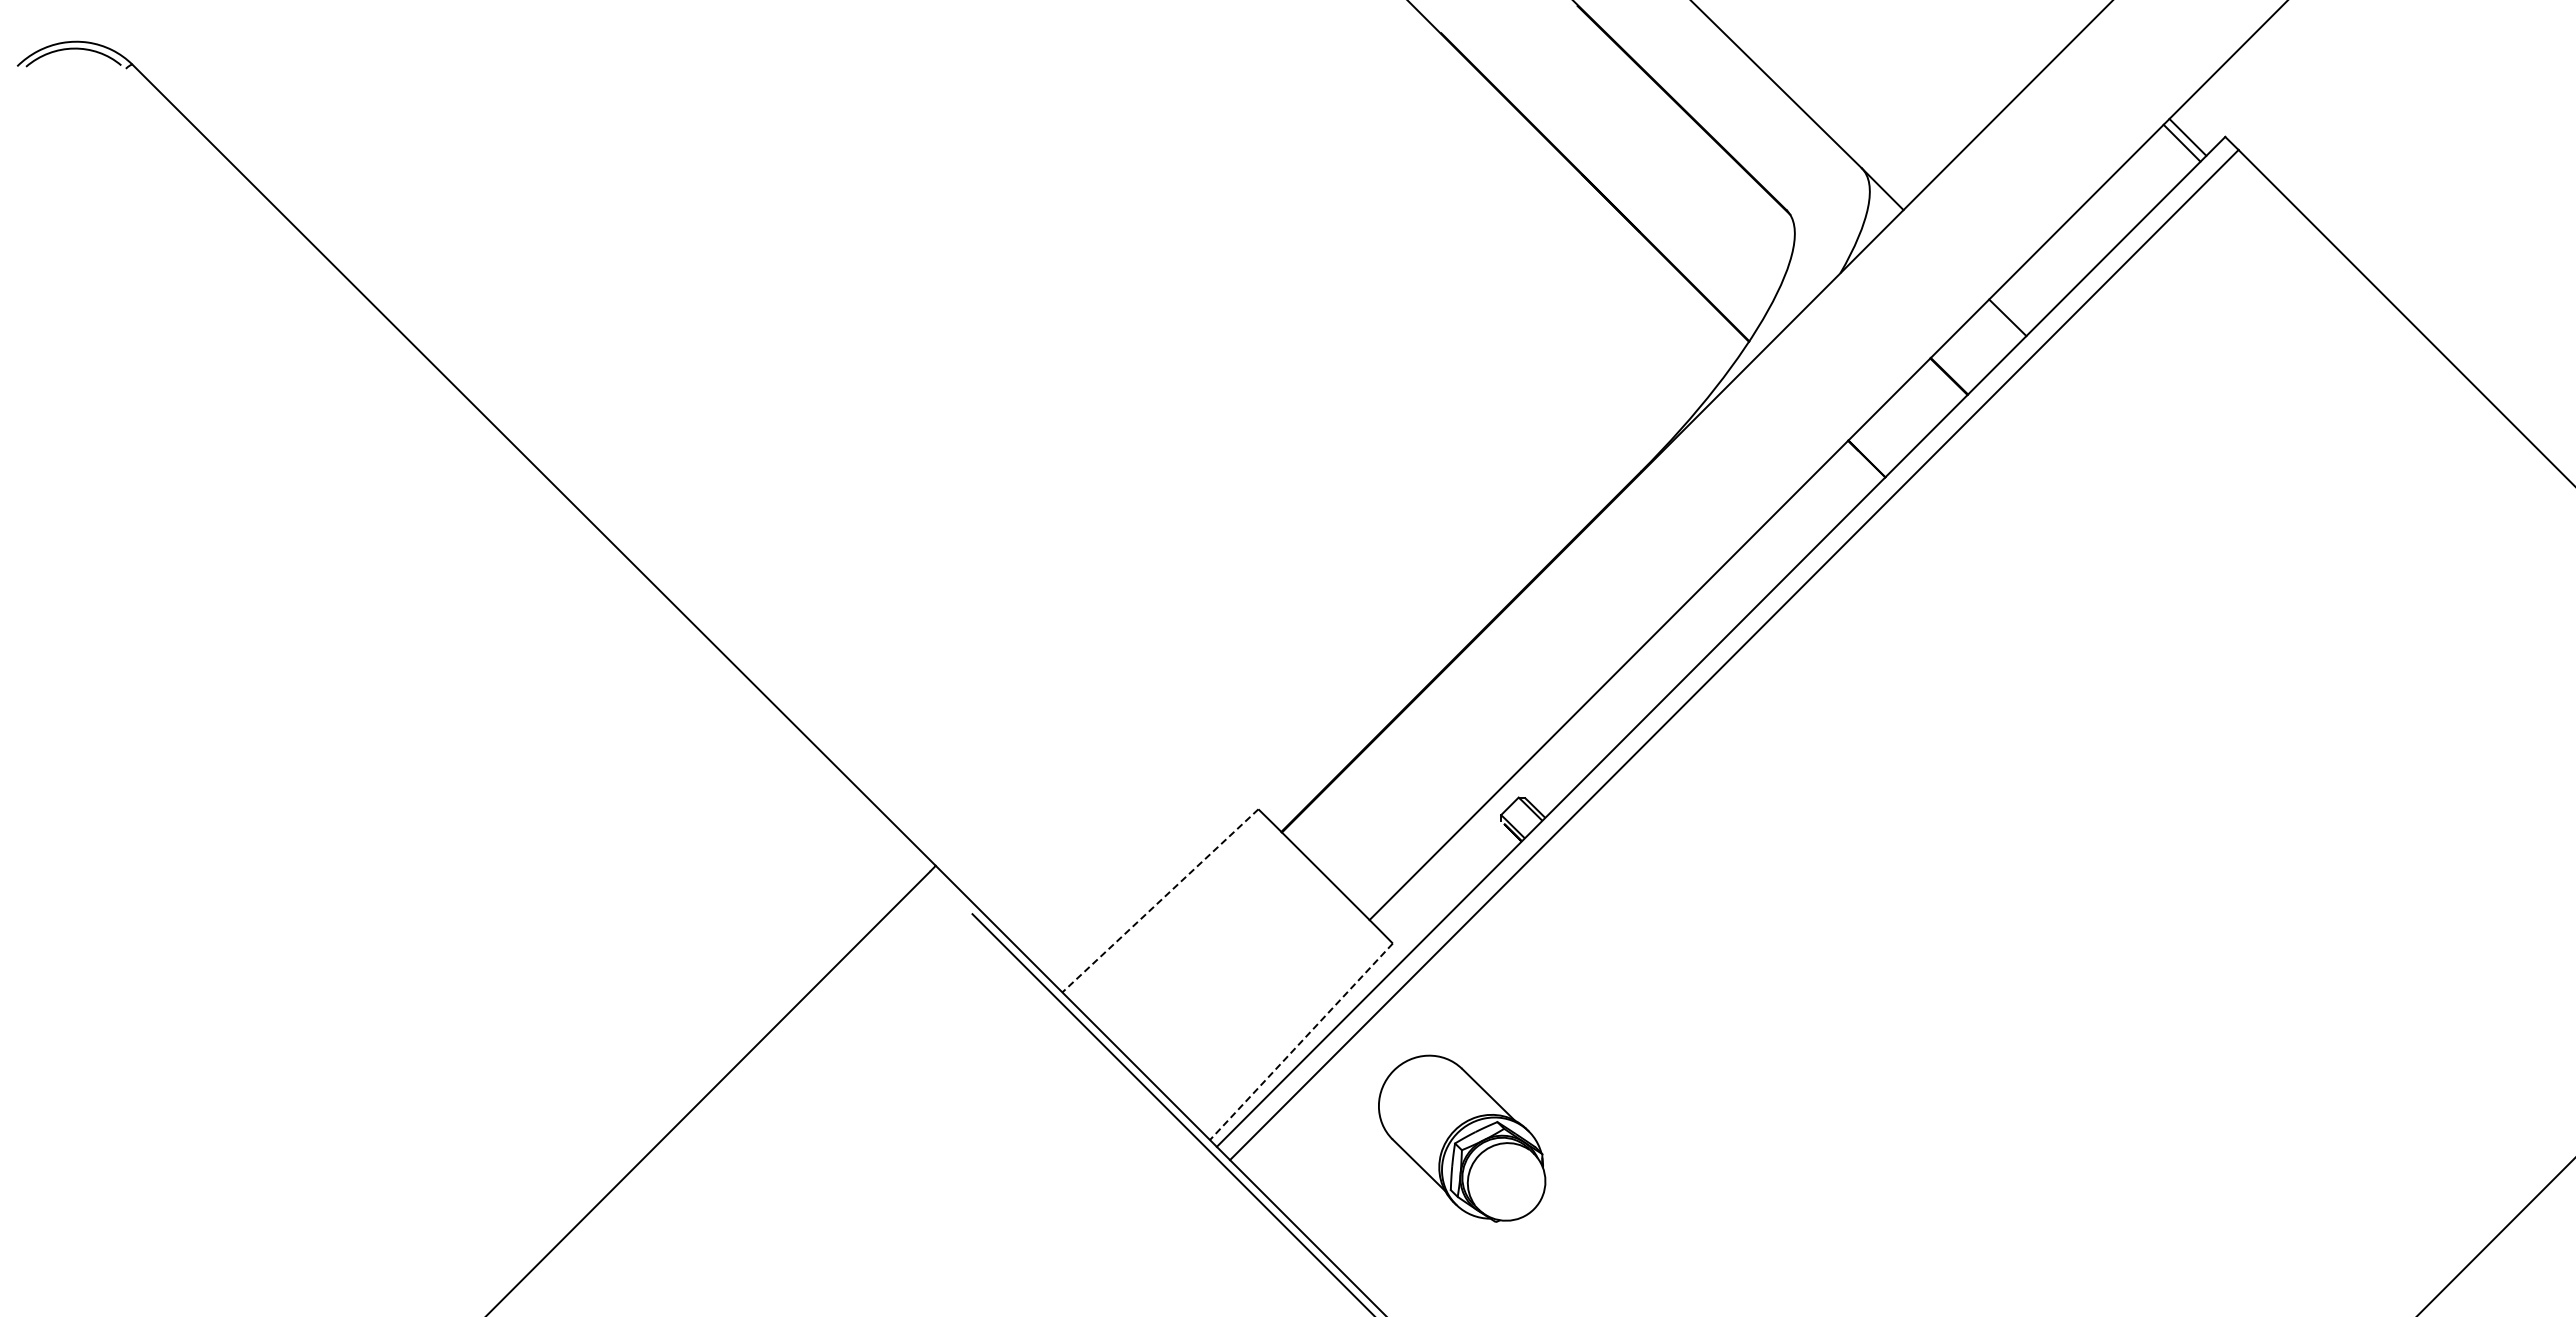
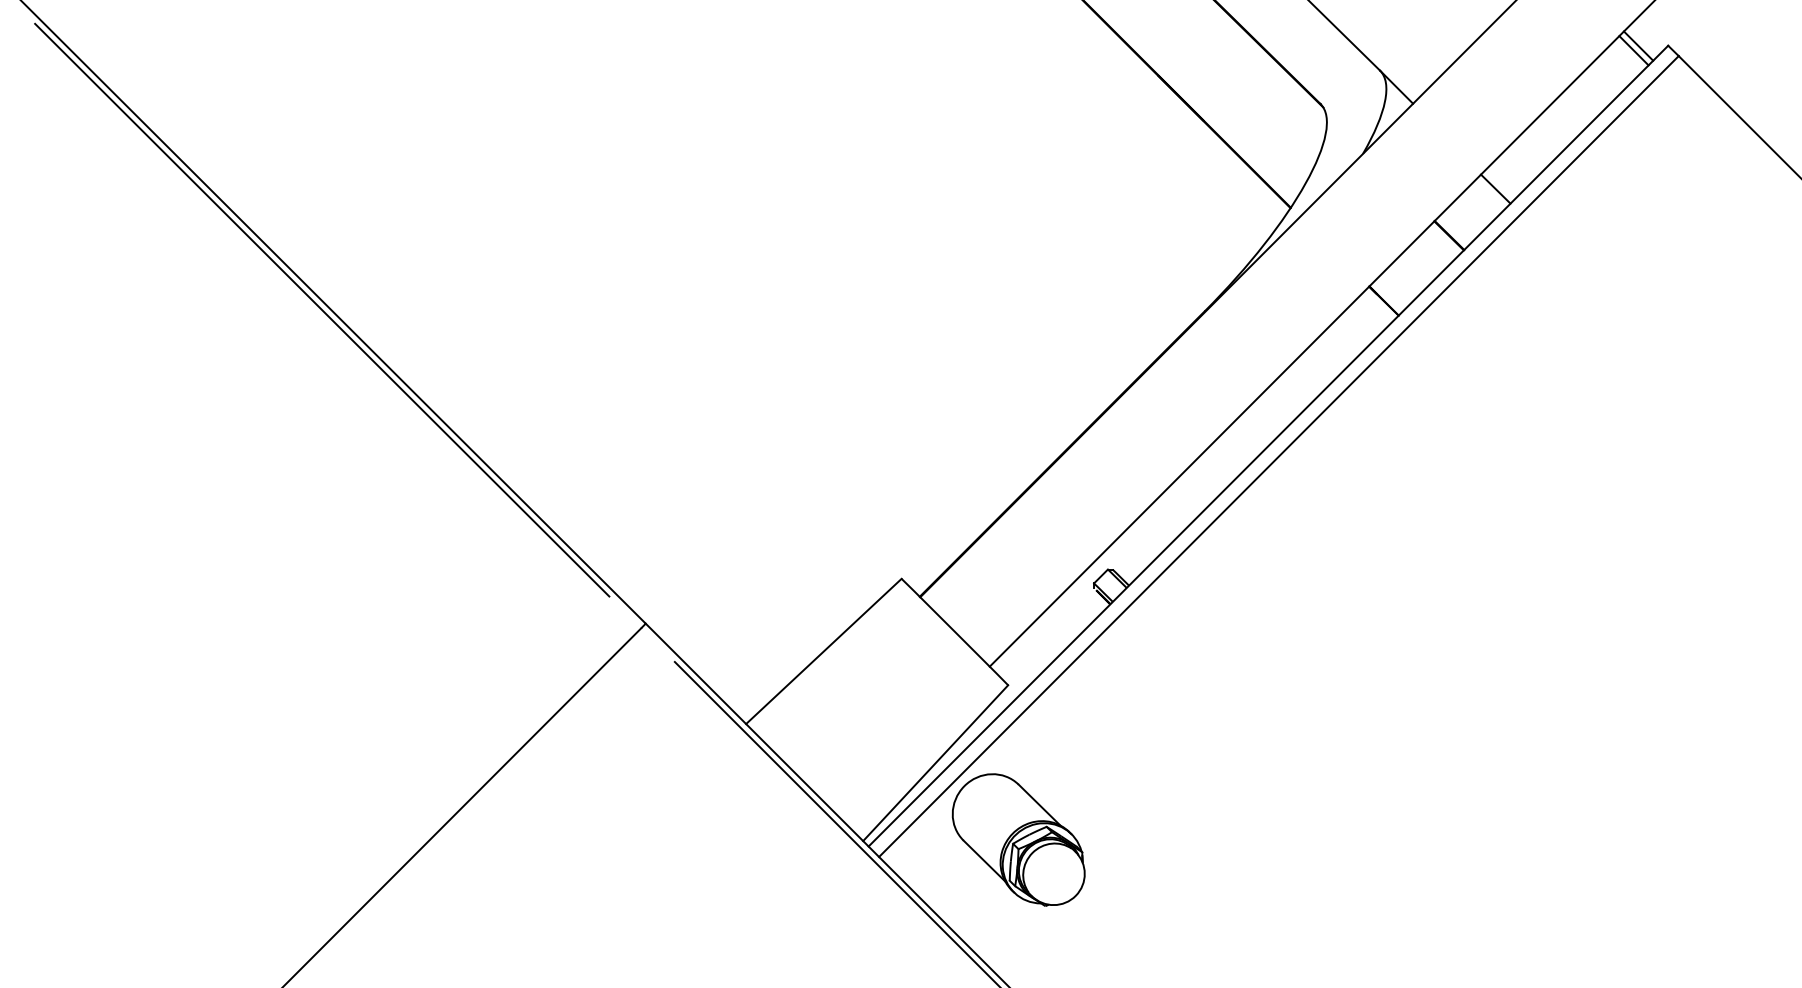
line: (527, 470) -> (322, 310), added
line: (1160, 901) -> (823, 651), dashed -> solid
line: (1301, 1042) -> (935, 763), dashed -> solid
part: (1462, 1138) -> (1018, 839), moved

